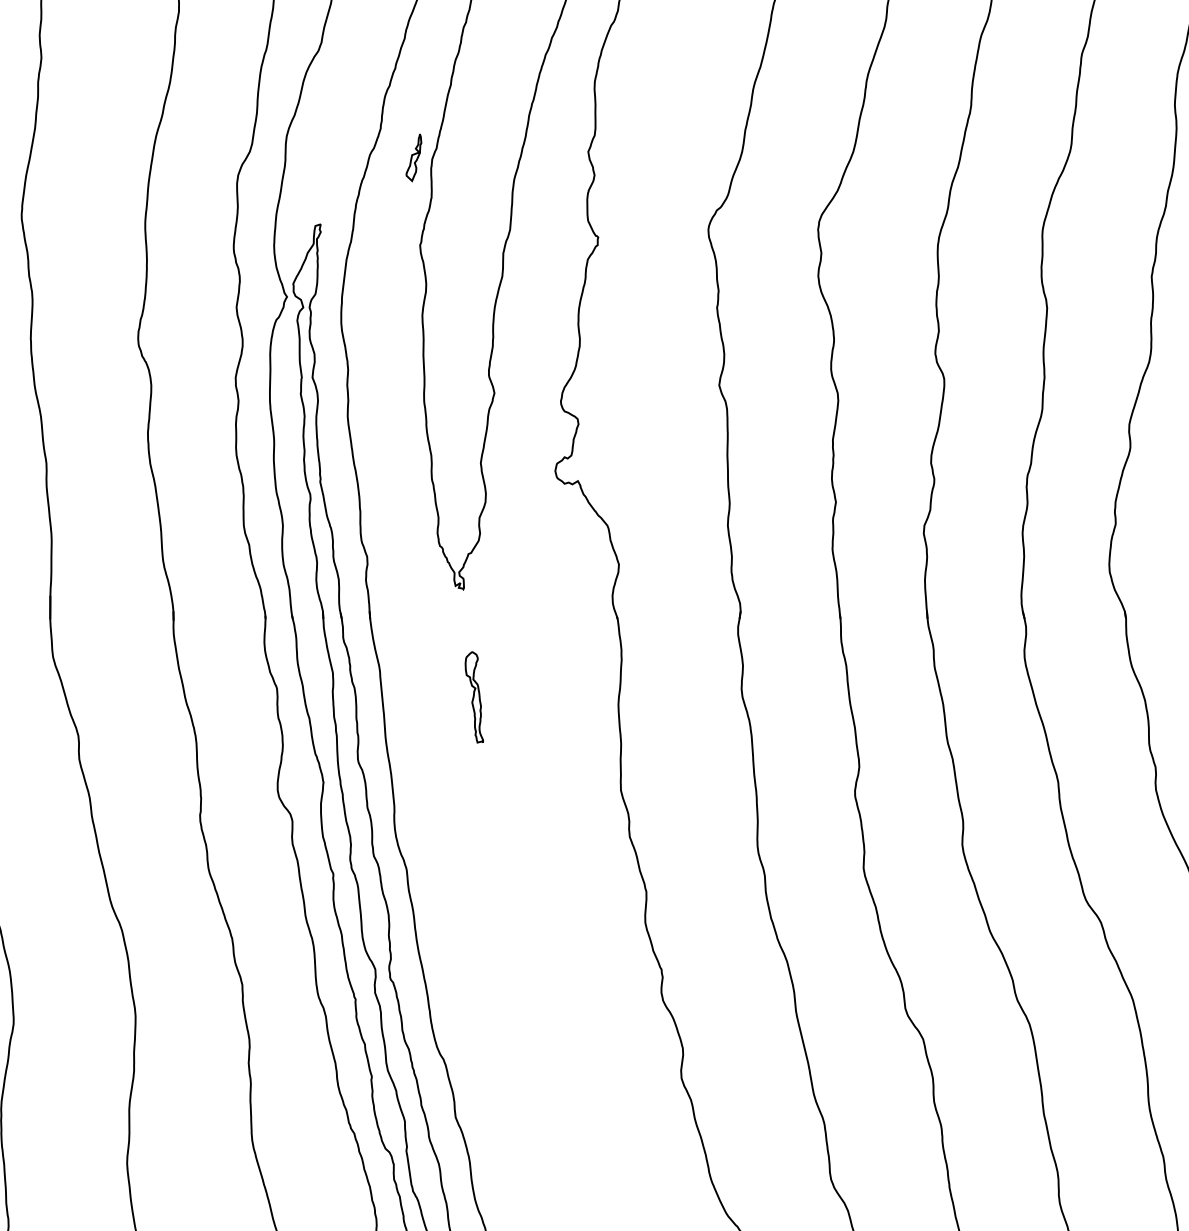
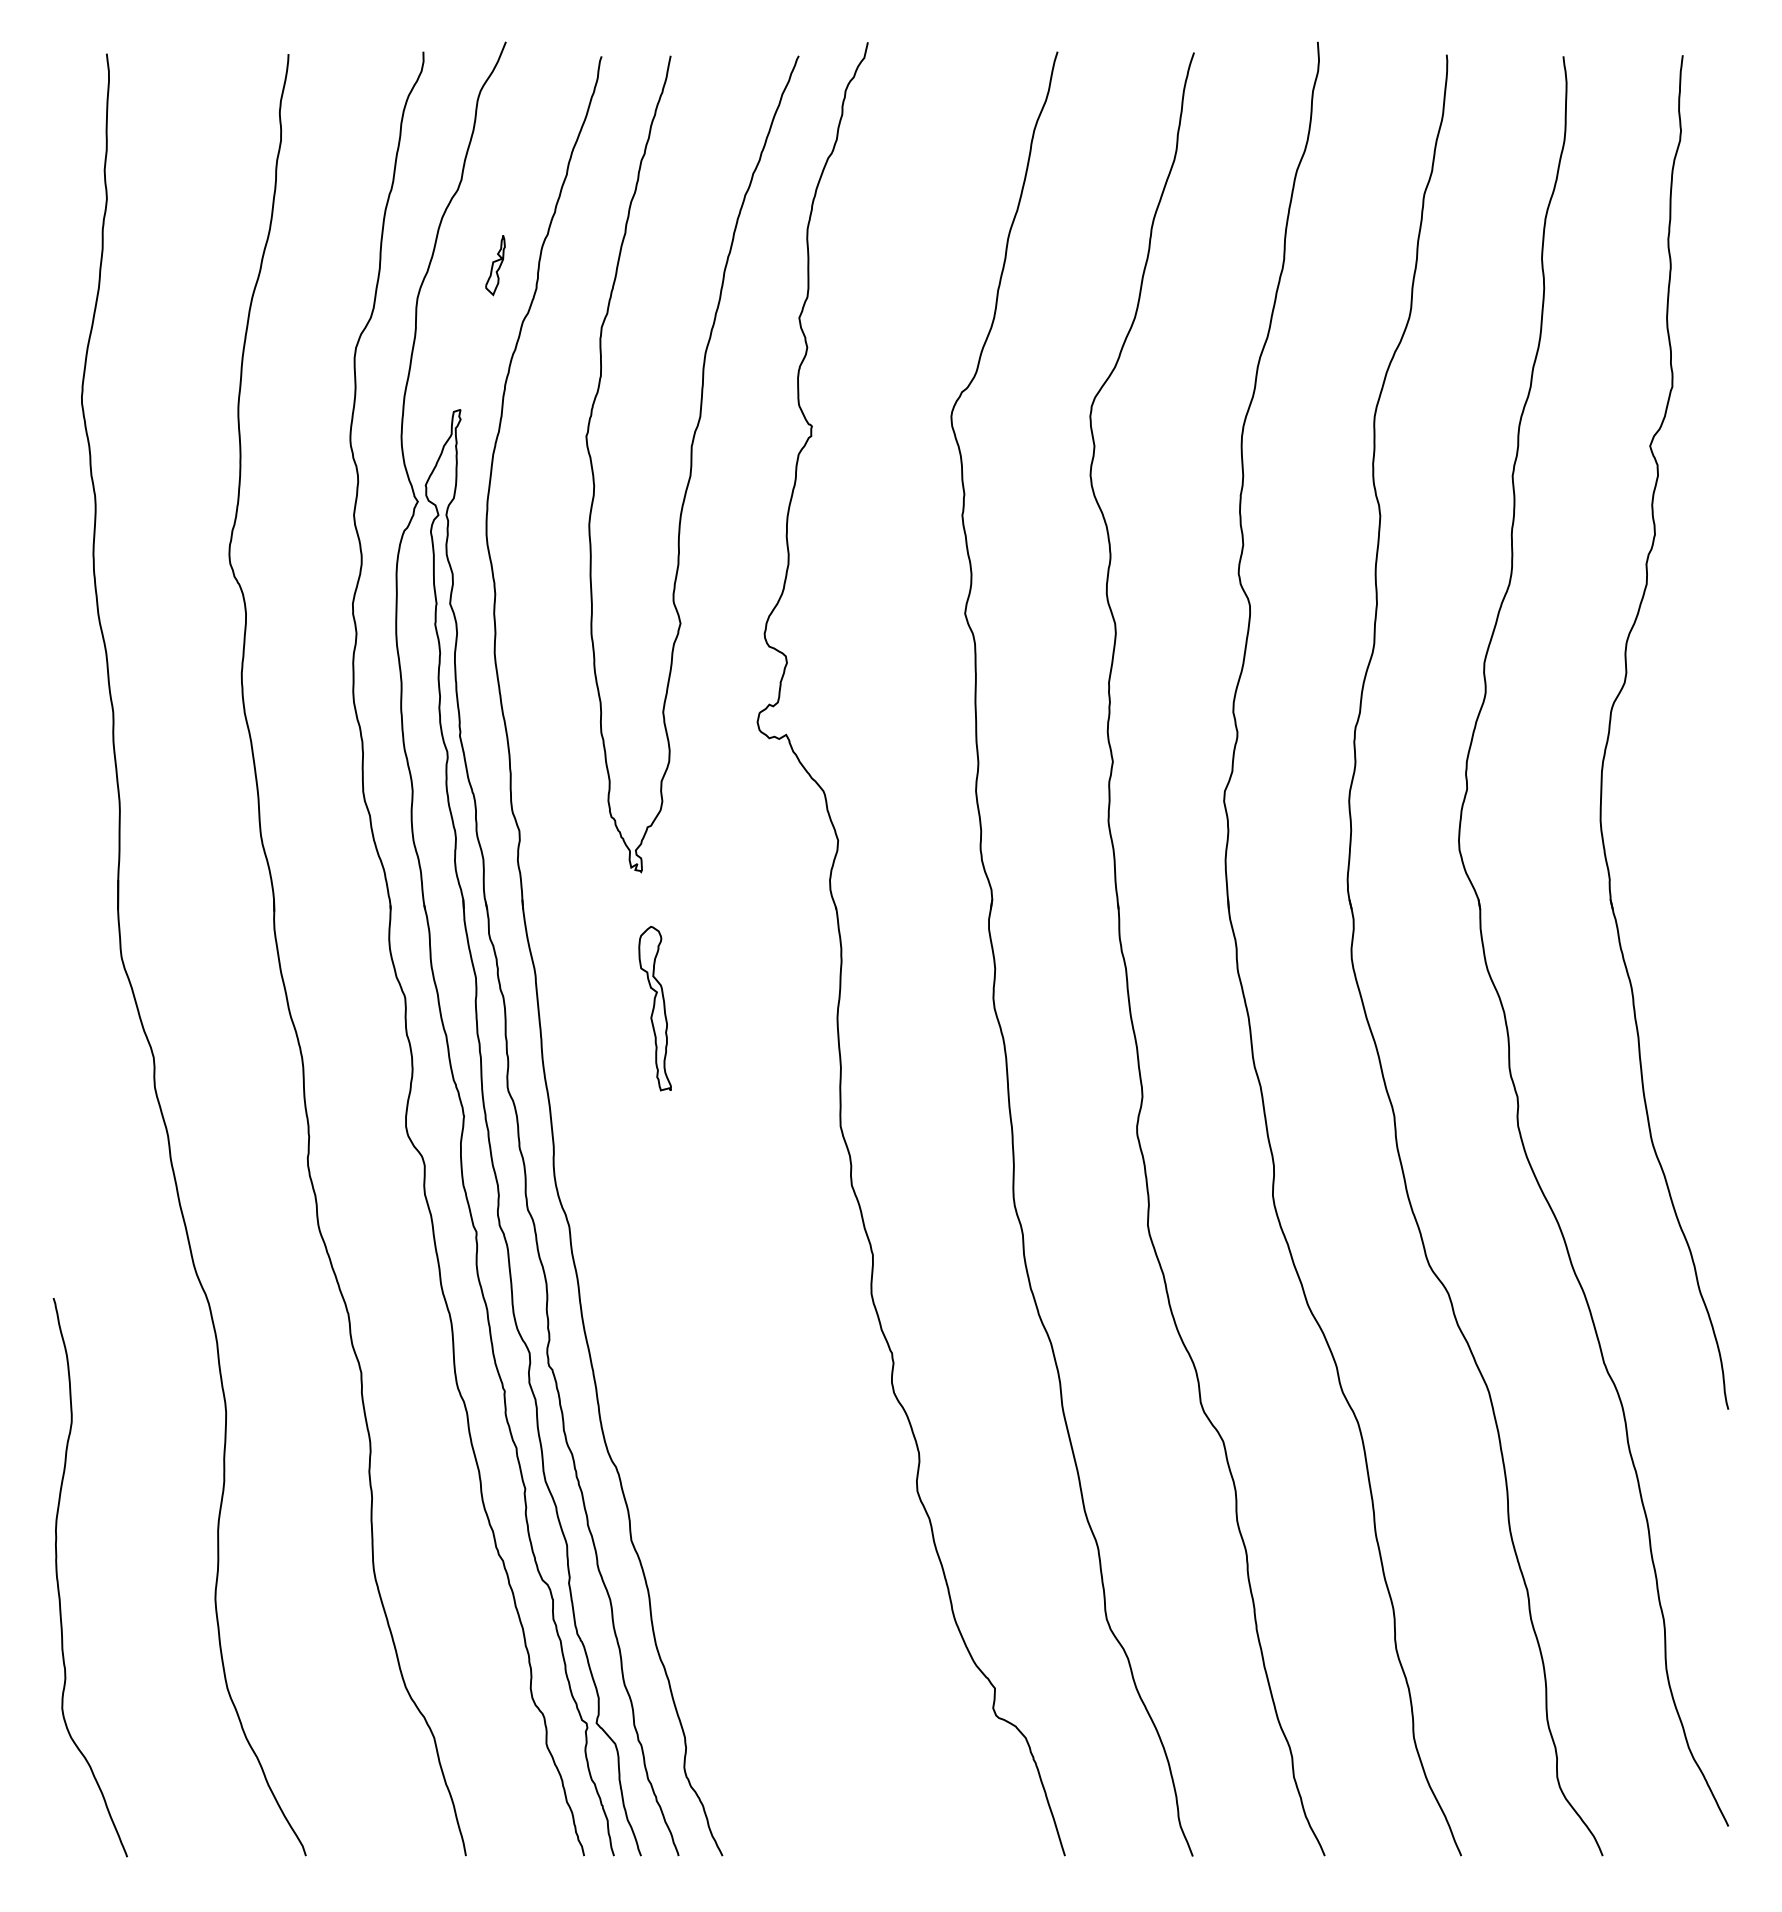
part: (413, 157) -> (495, 265), moved
part: (473, 697) -> (654, 1008), size x1.43

